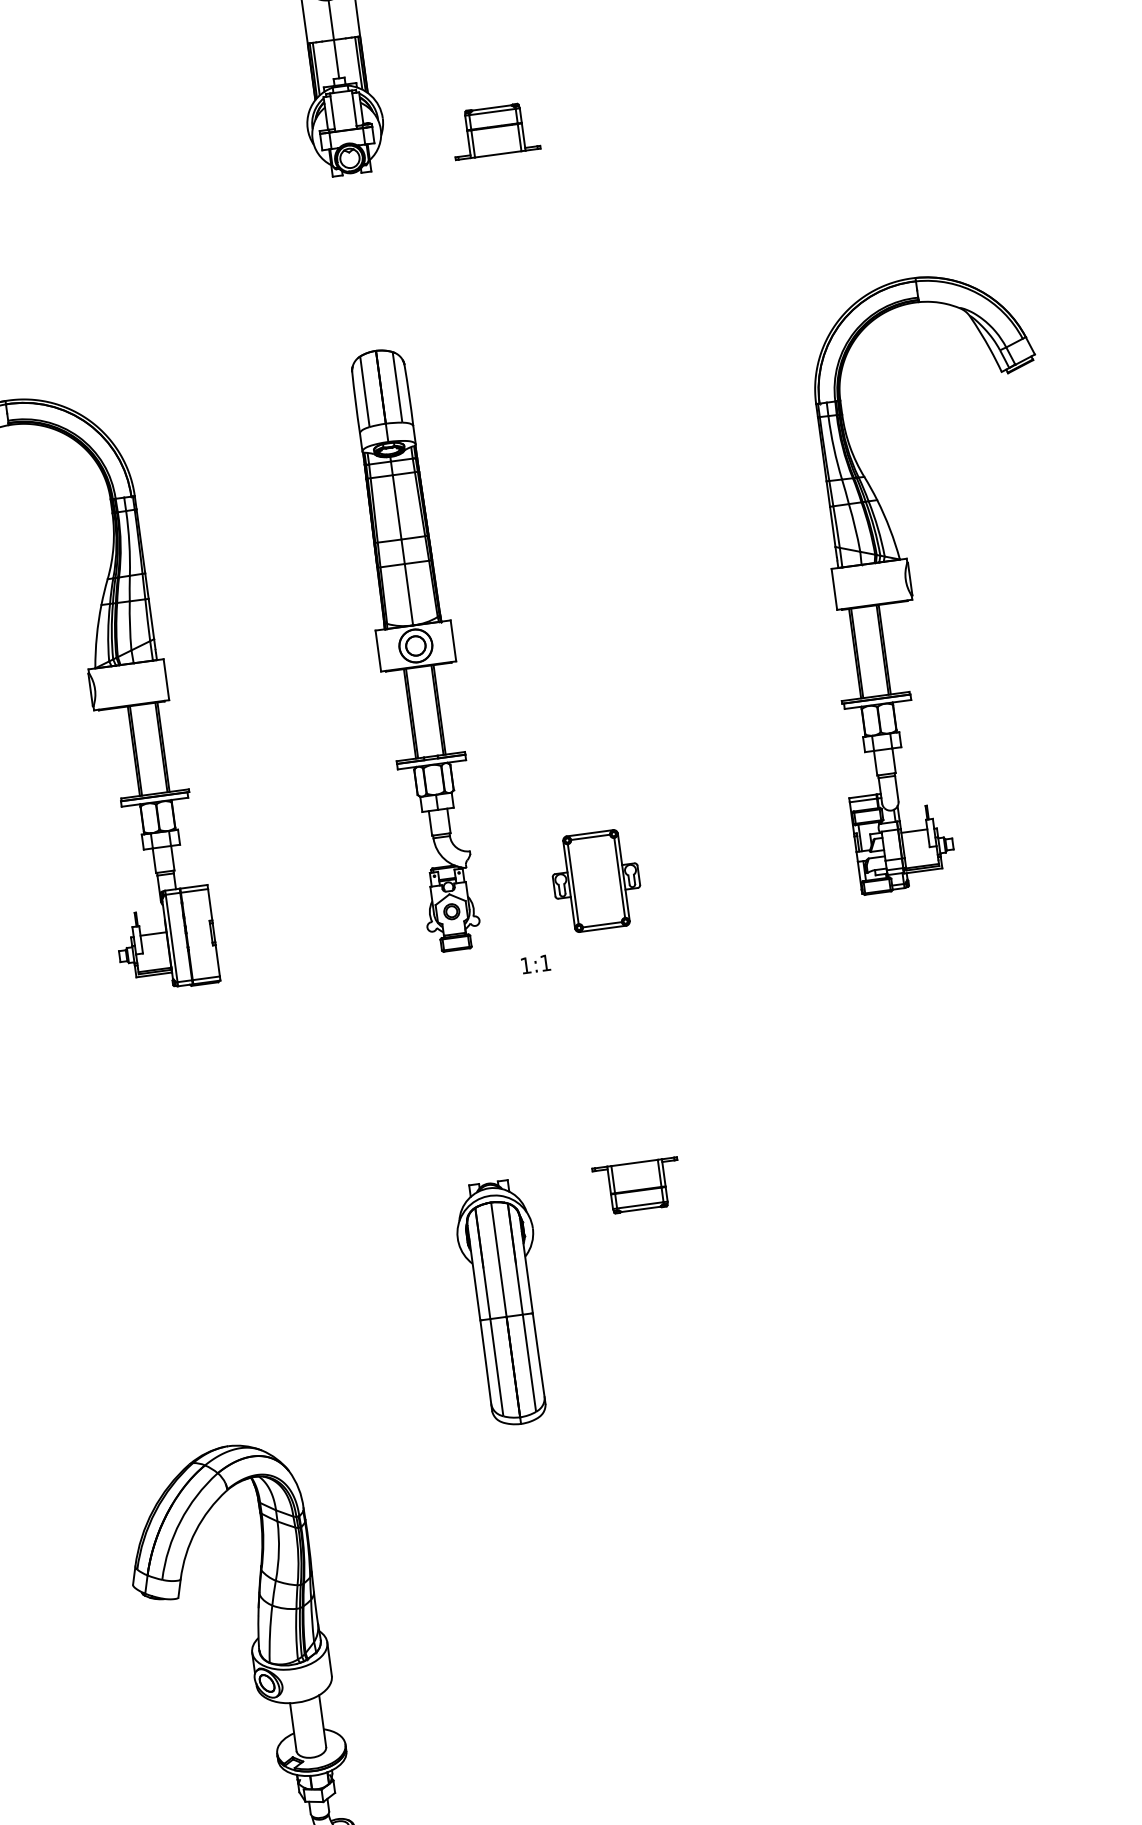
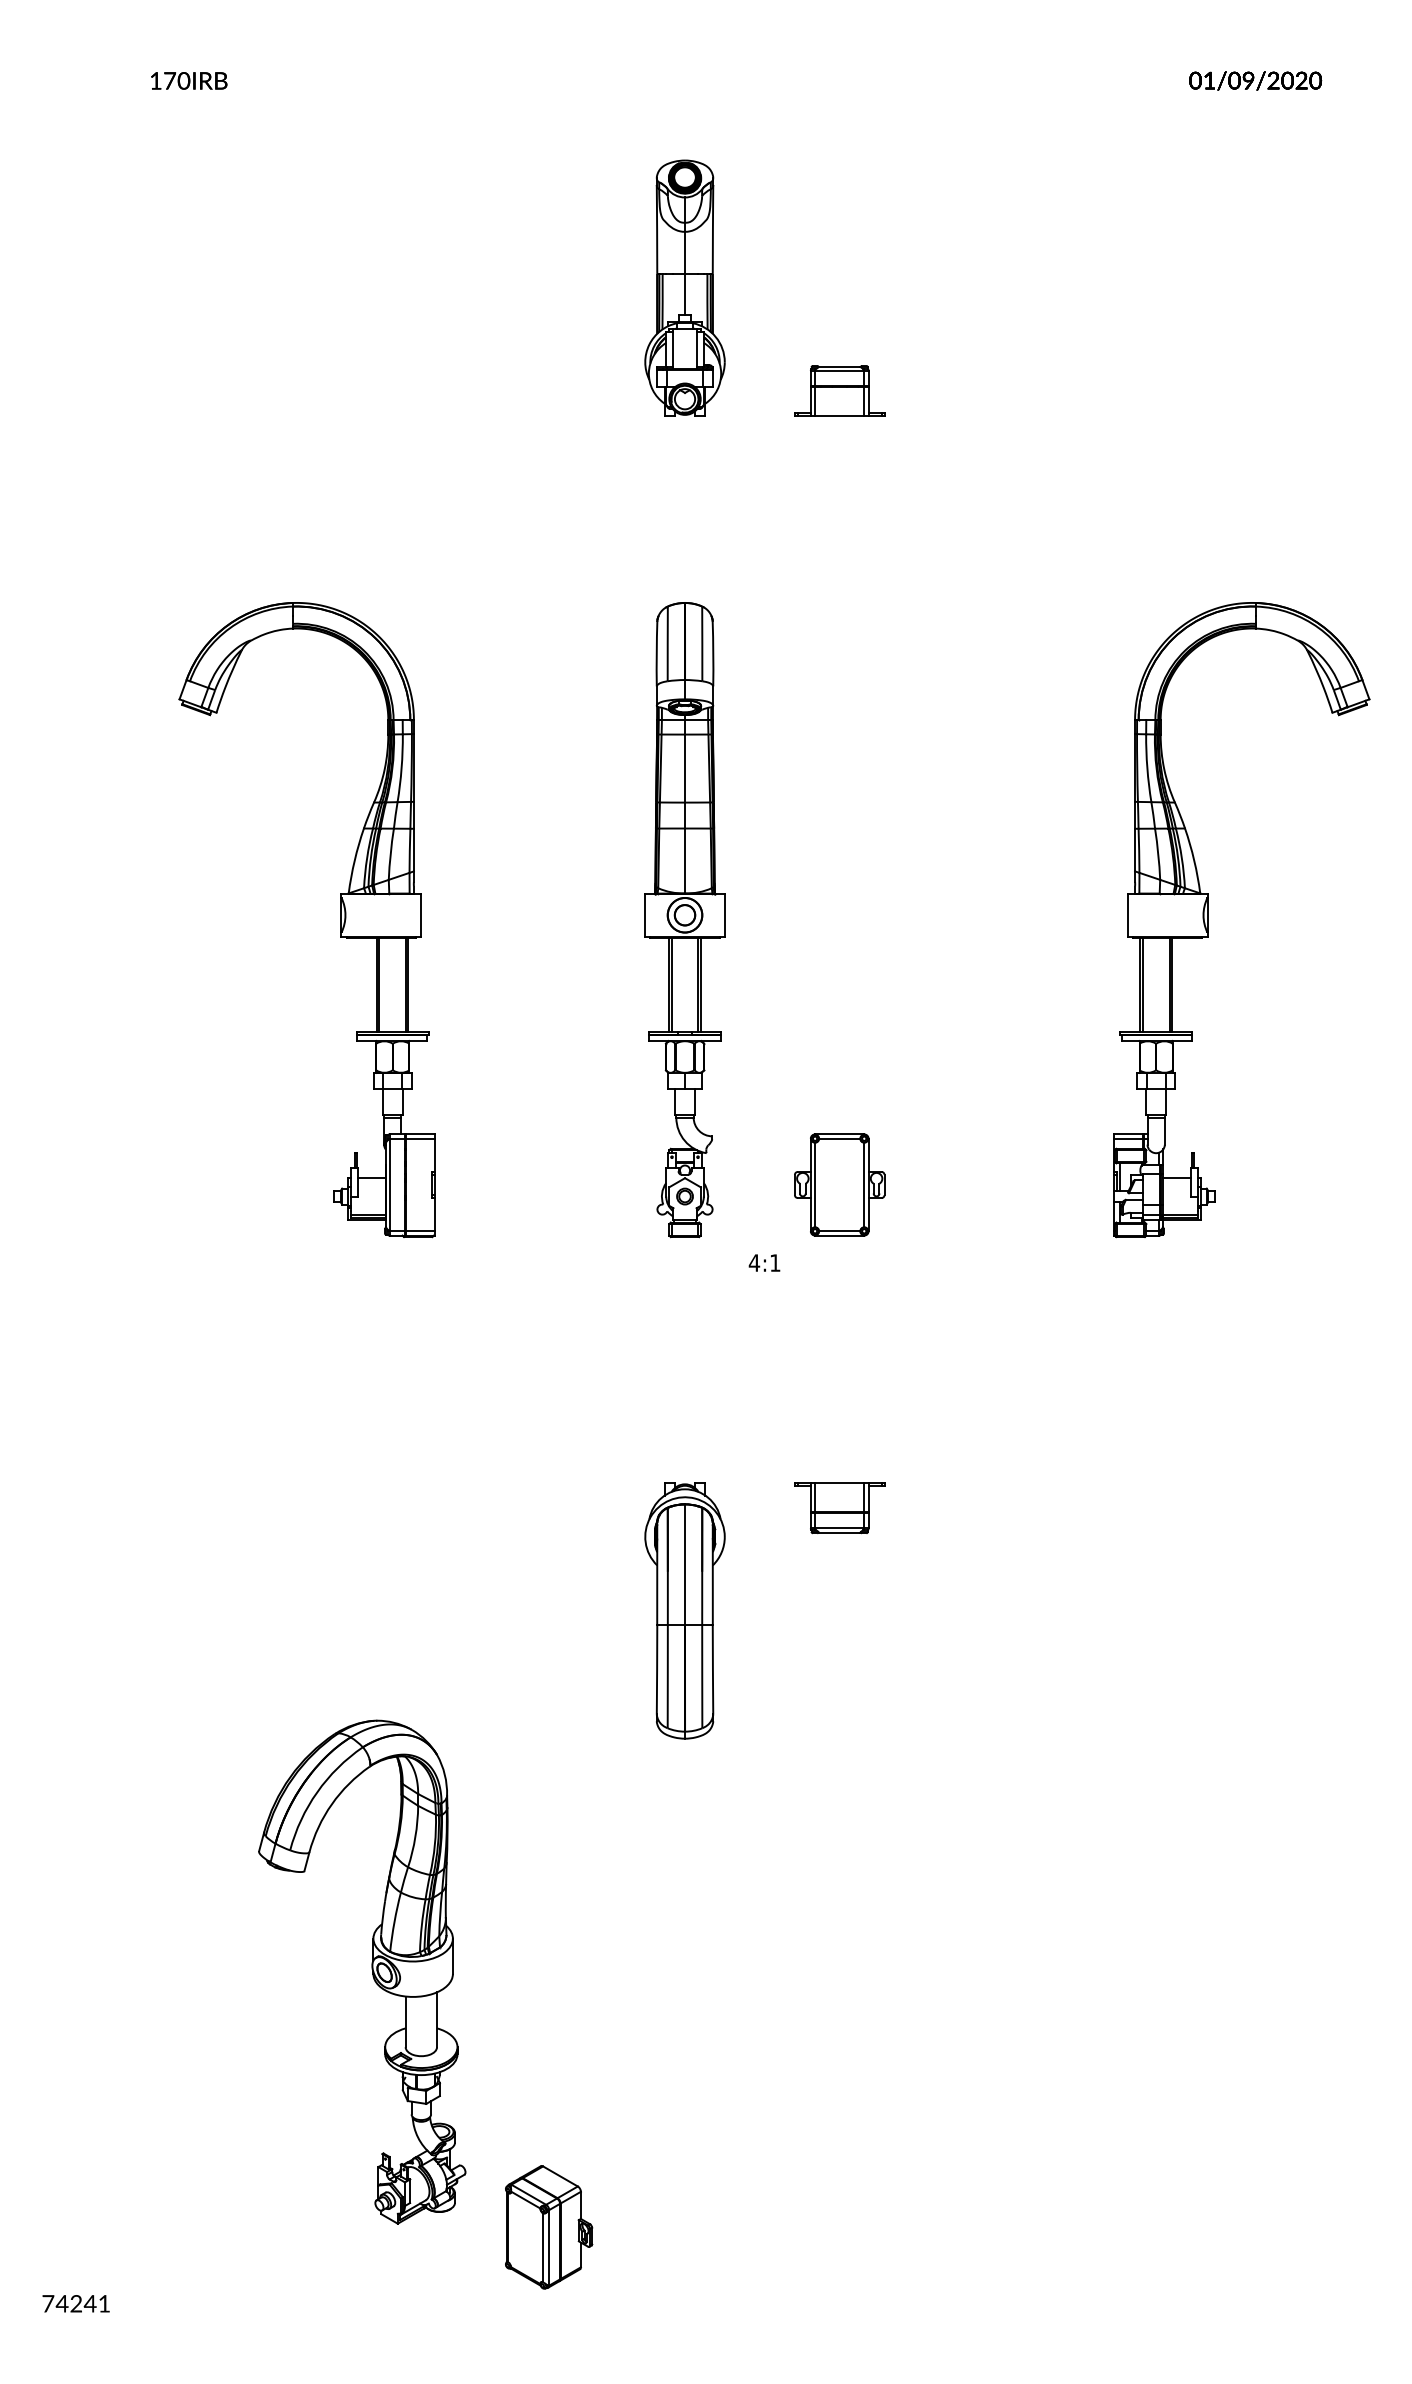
text: (525, 965) -> (754, 1262), 1:1 -> 4:1

